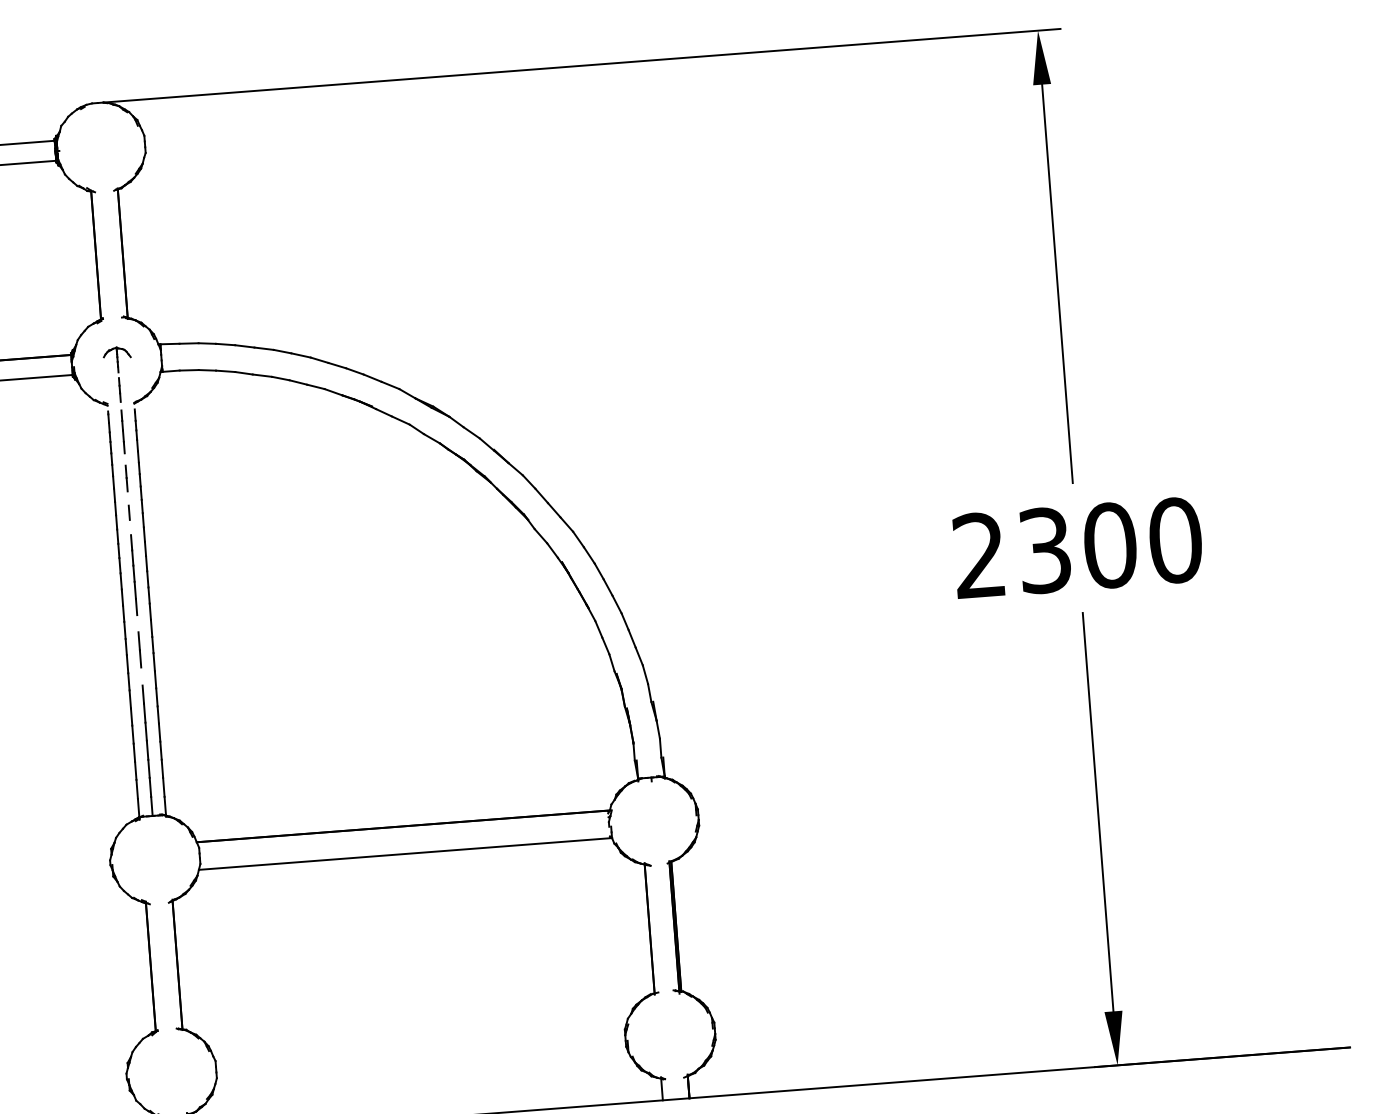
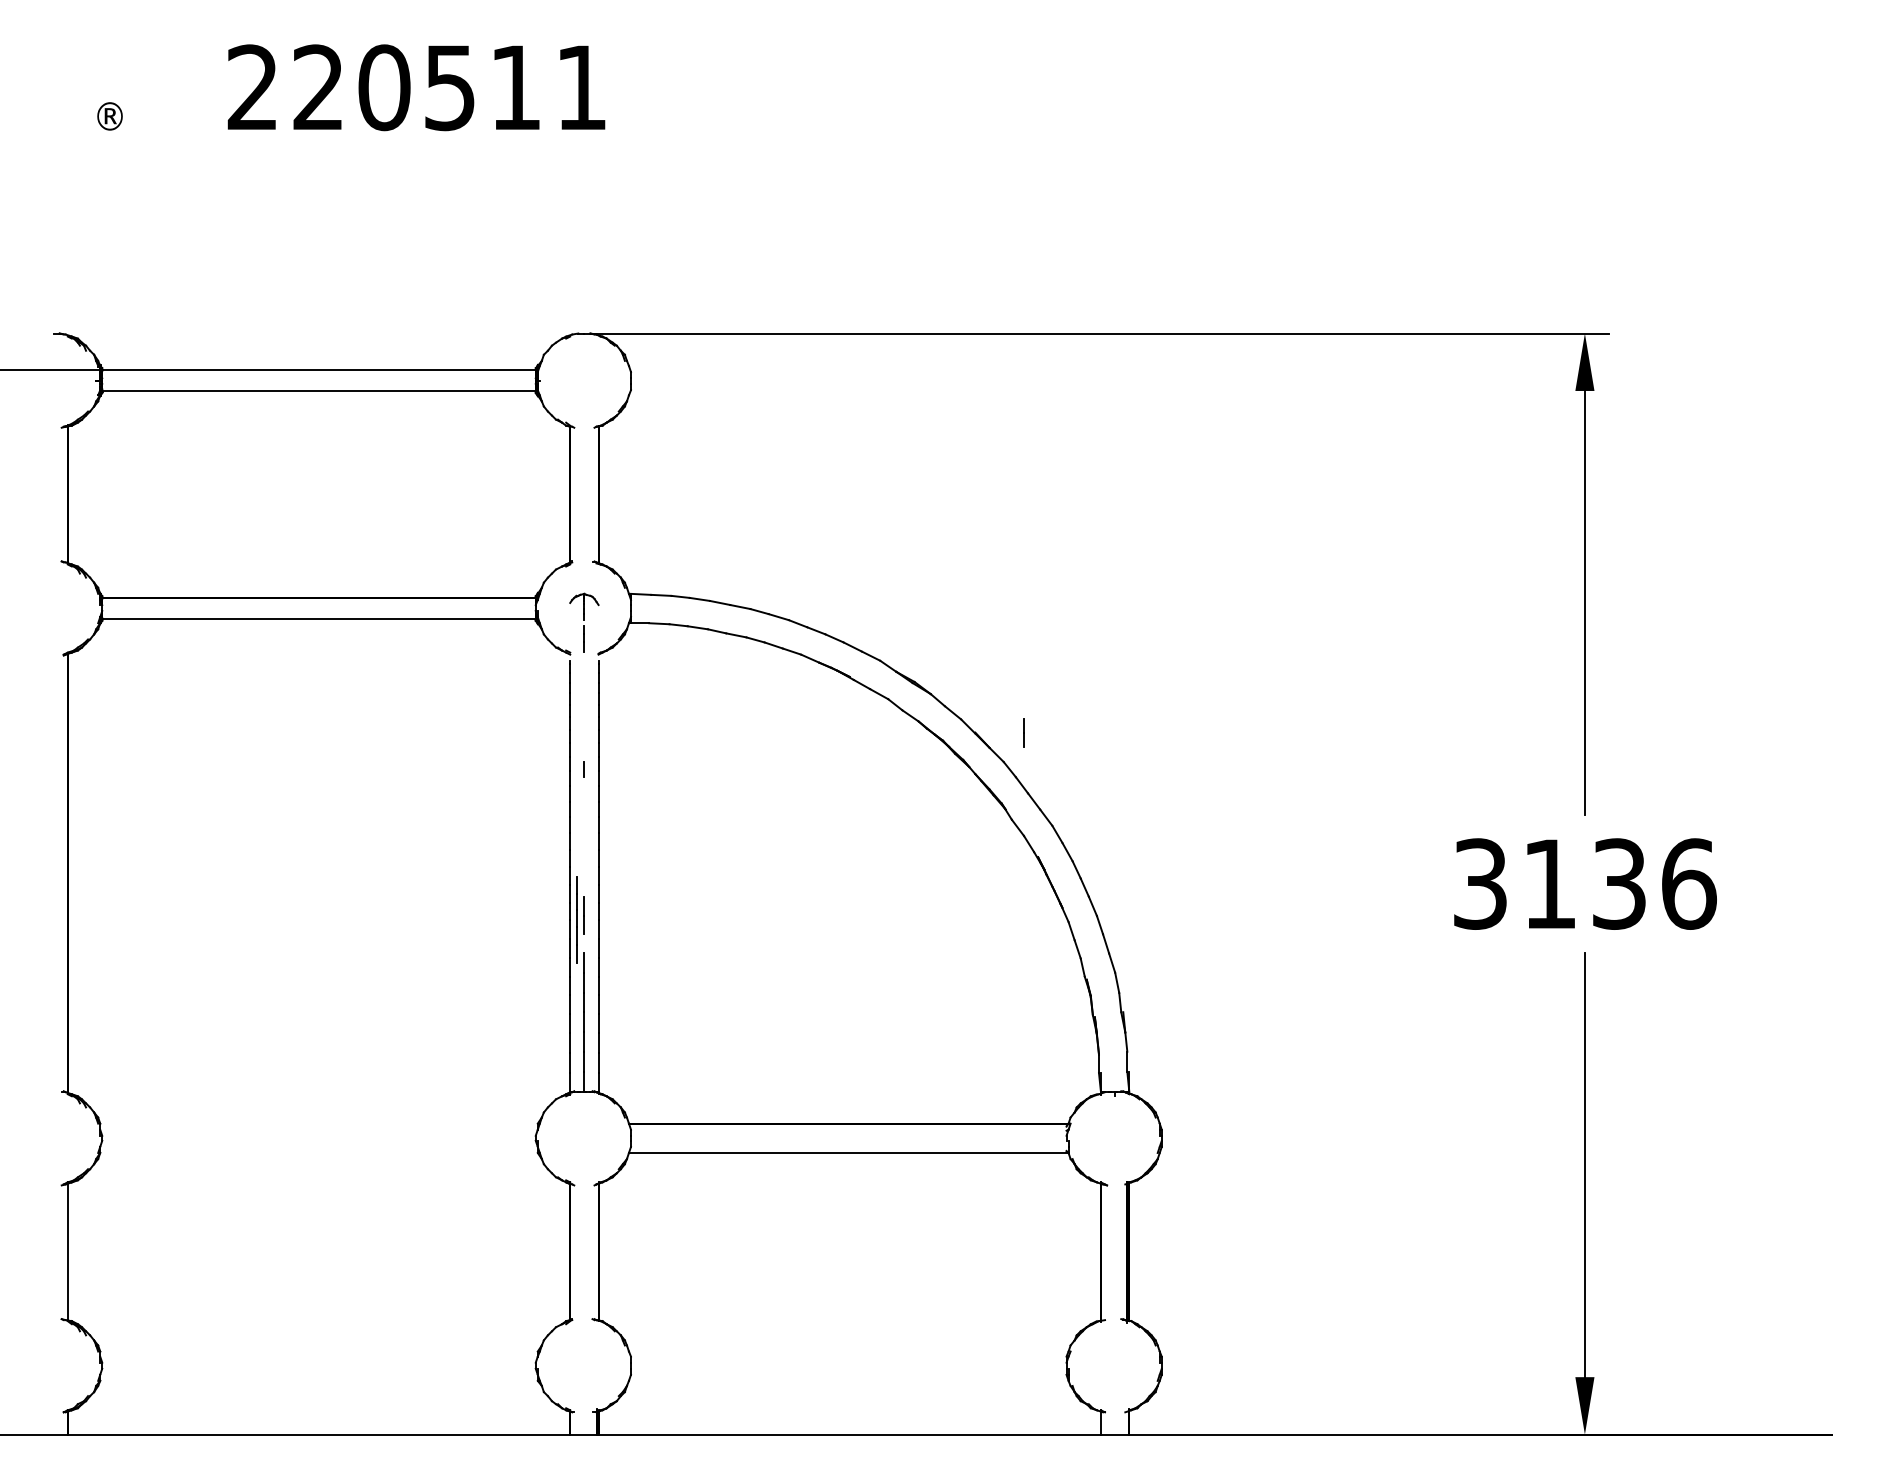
line: (122, 431) -> (583, 683), removed
line: (125, 477) -> (1023, 732), moved
text: (1078, 547) -> (1585, 883), 2300 -> 3136
line: (133, 574) -> (576, 919), moved

